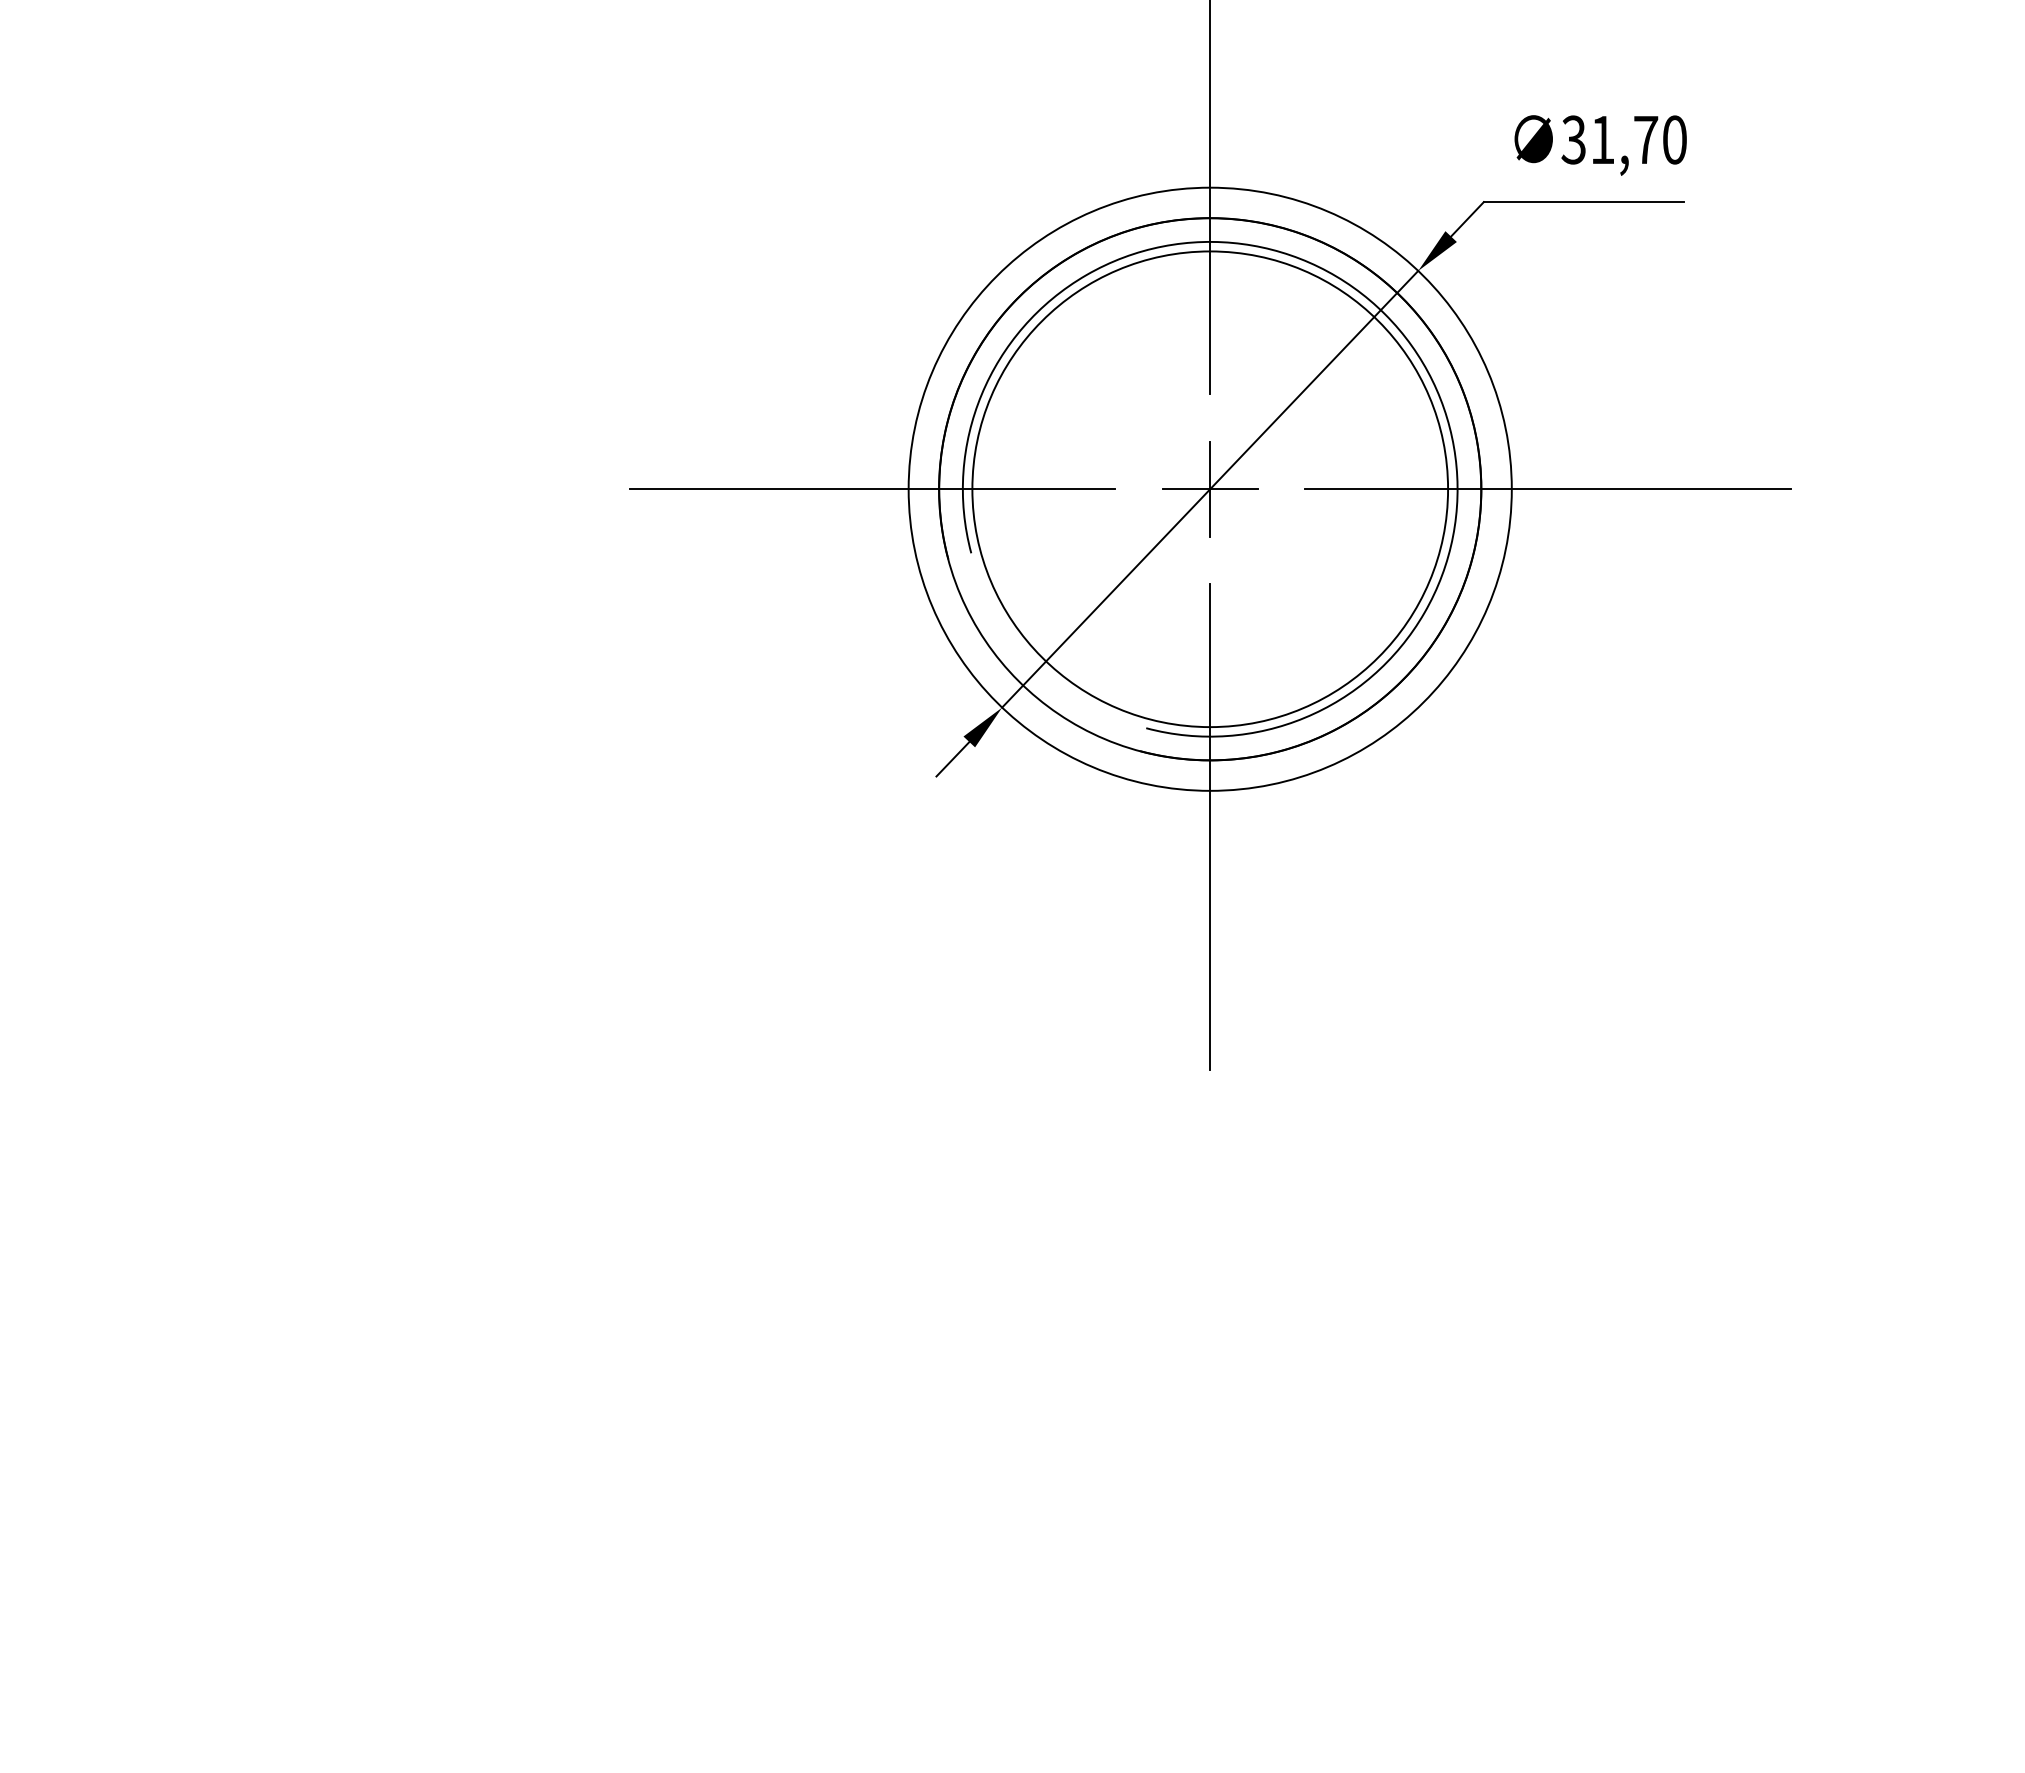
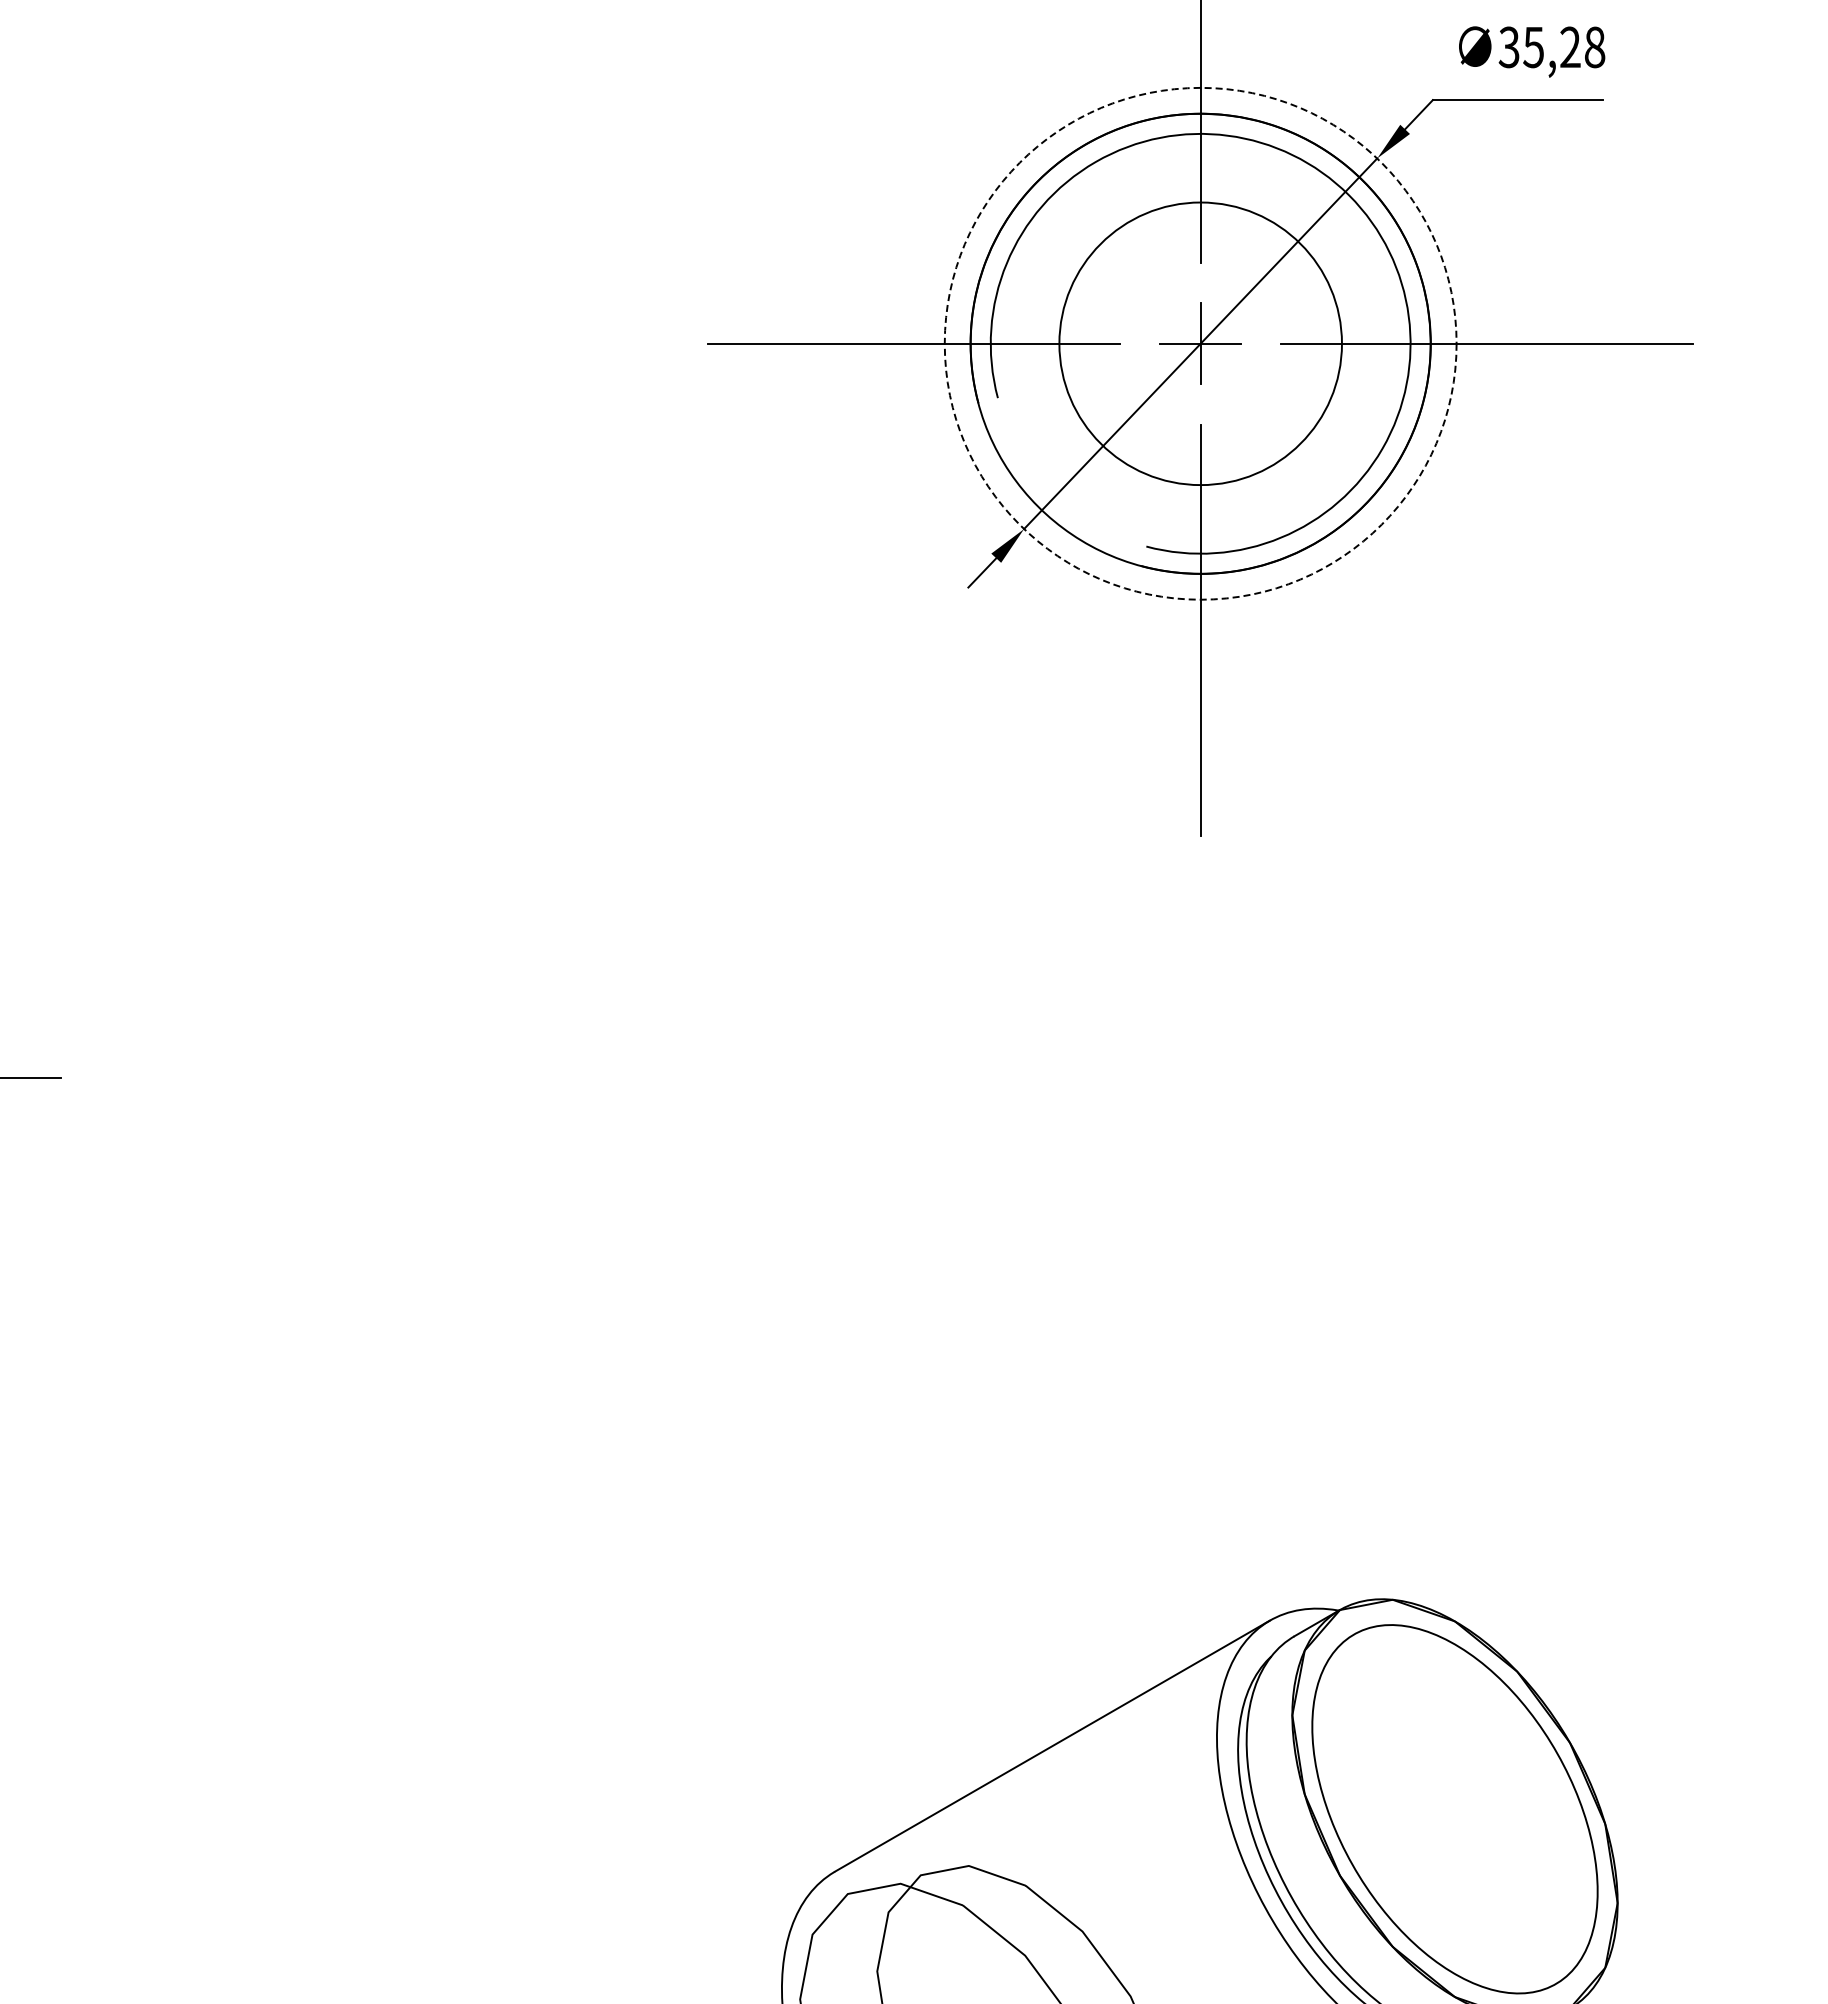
text: (1638, 140) -> (1564, 47), 31,70 -> 35,28
circle: (1210, 488) -> (1200, 343), size x0.7
circle: (1210, 488) -> (1200, 343), solid -> dashed

